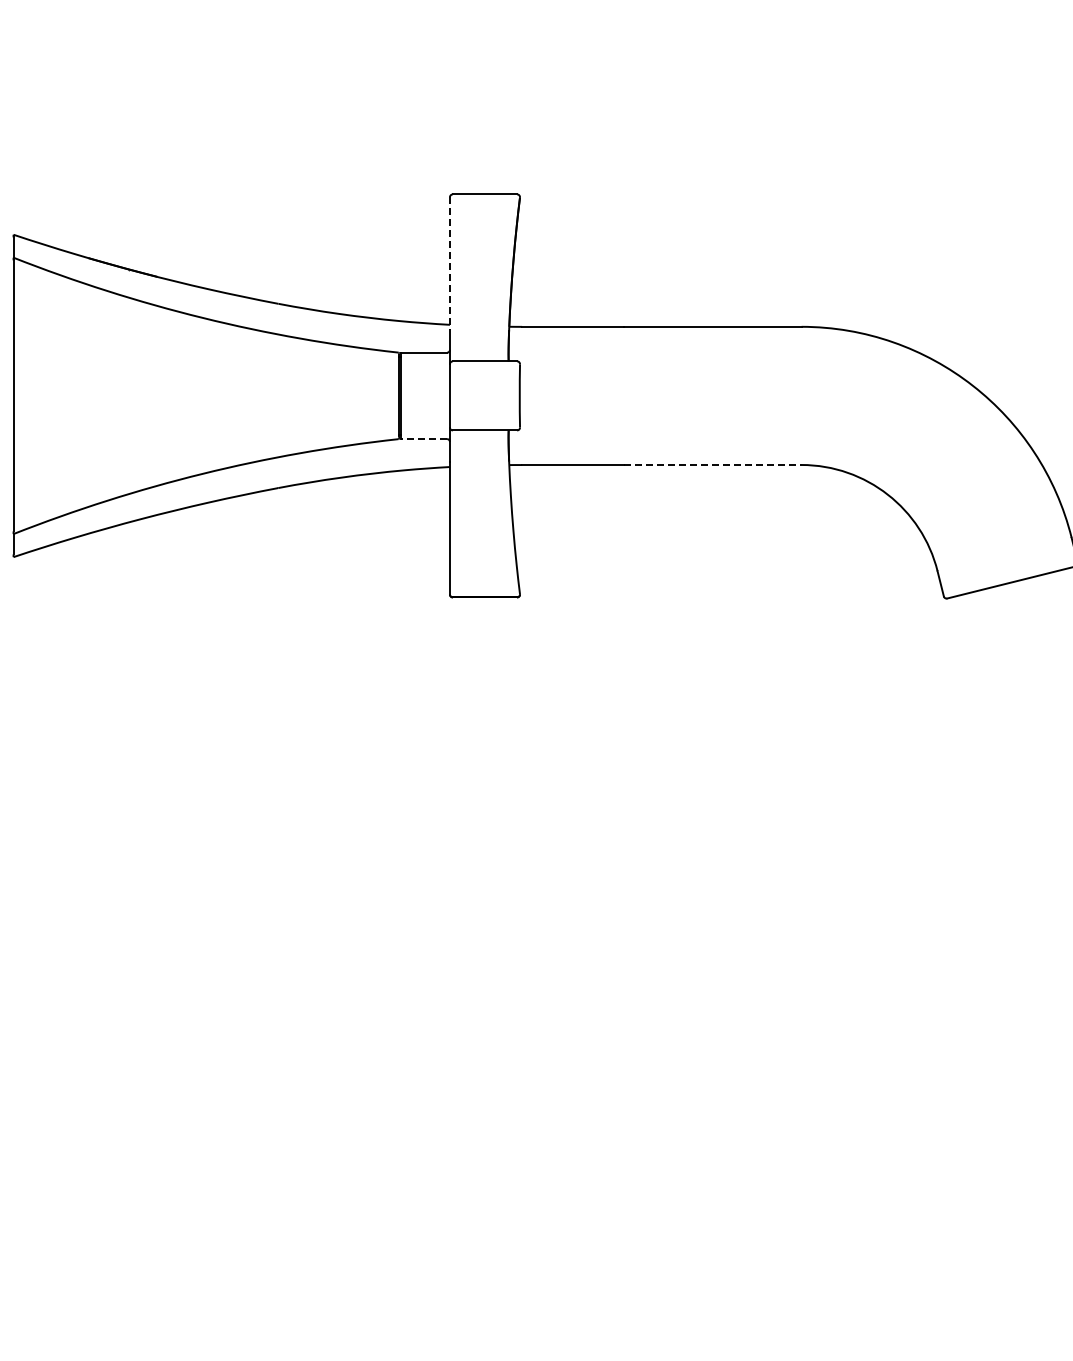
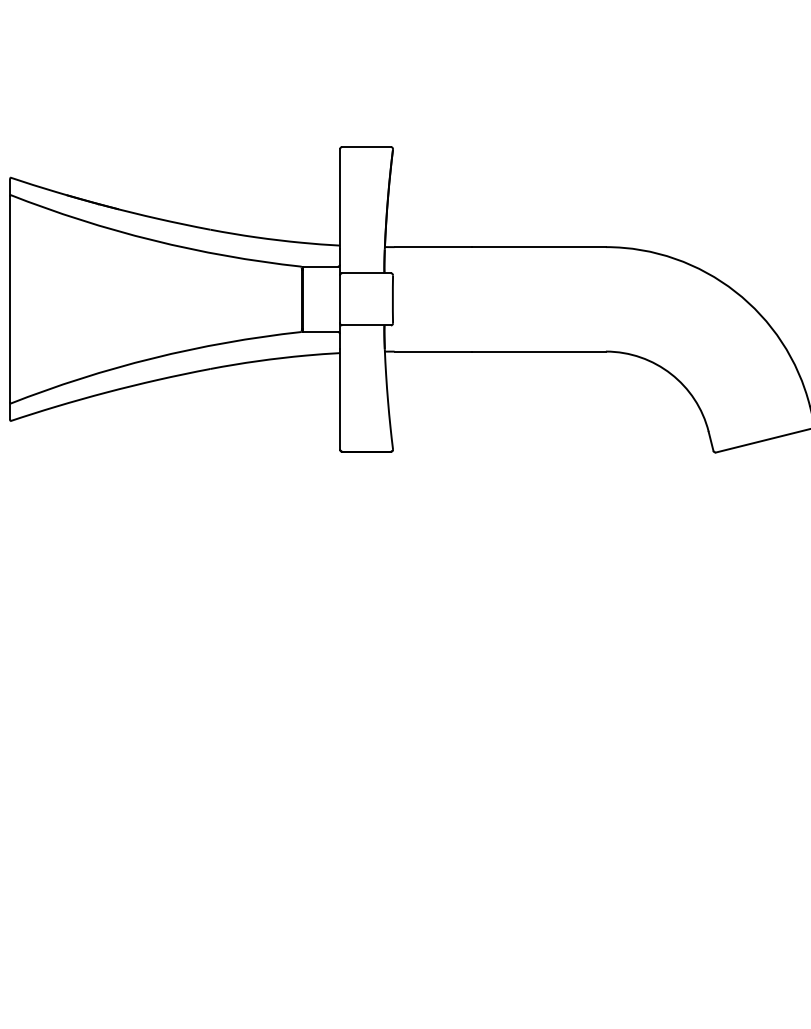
line: (449, 264) -> (339, 200), dashed -> solid
line: (423, 439) -> (320, 332), dashed -> solid
line: (712, 465) -> (538, 351), dashed -> solid

